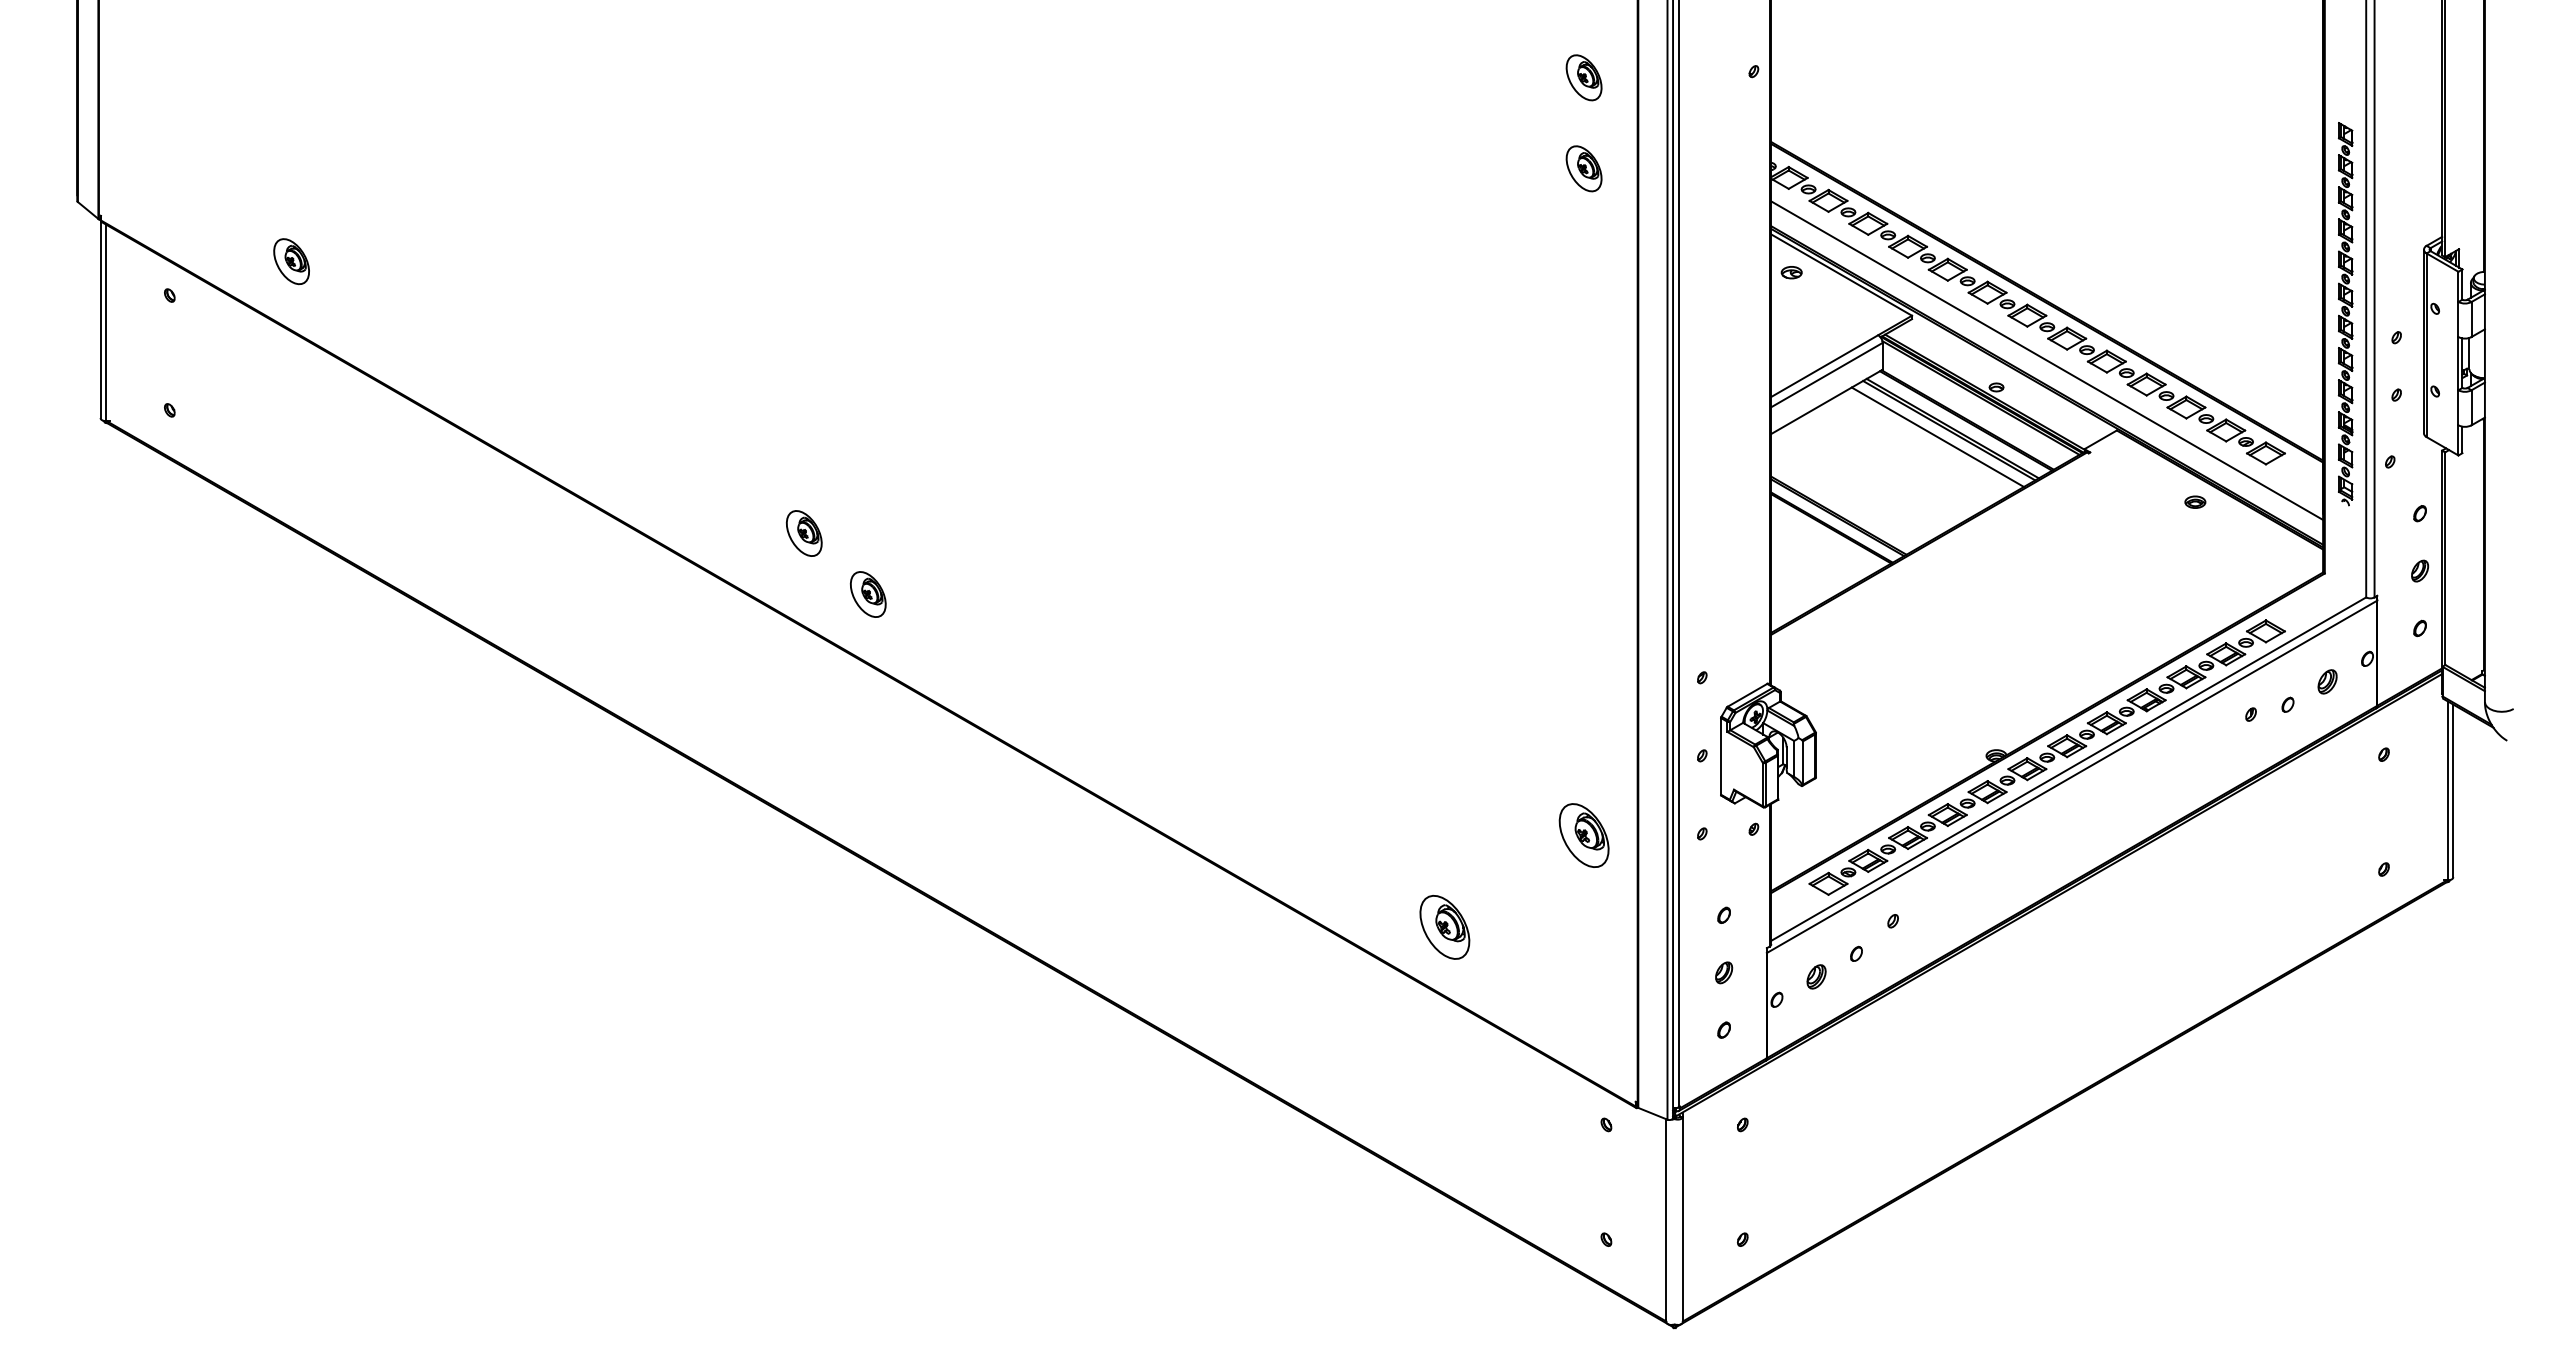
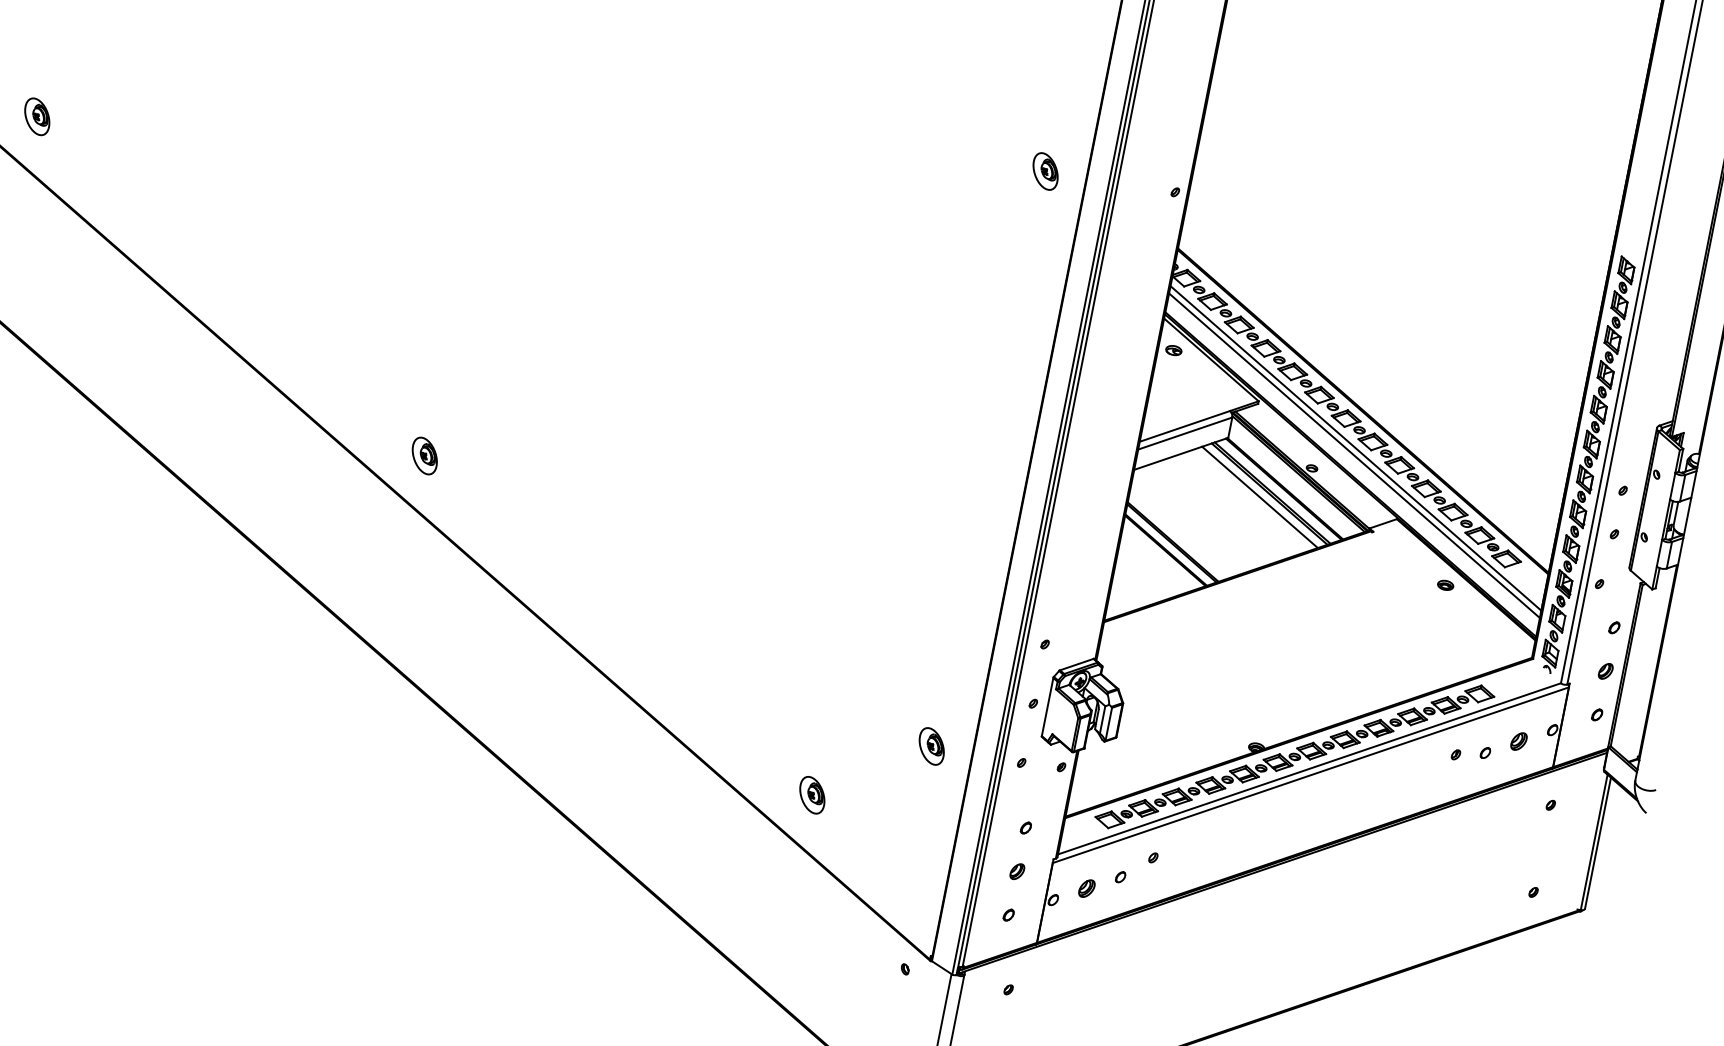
part: (1583, 168) -> (1031, 240), removed
part: (2345, 314) -> (1587, 465), size x1.43
line: (2047, 350) -> (1356, 448), added
part: (803, 533) -> (384, 399), removed
part: (1583, 835) -> (931, 746), size x0.71
part: (1444, 927) -> (812, 795), size x0.71

